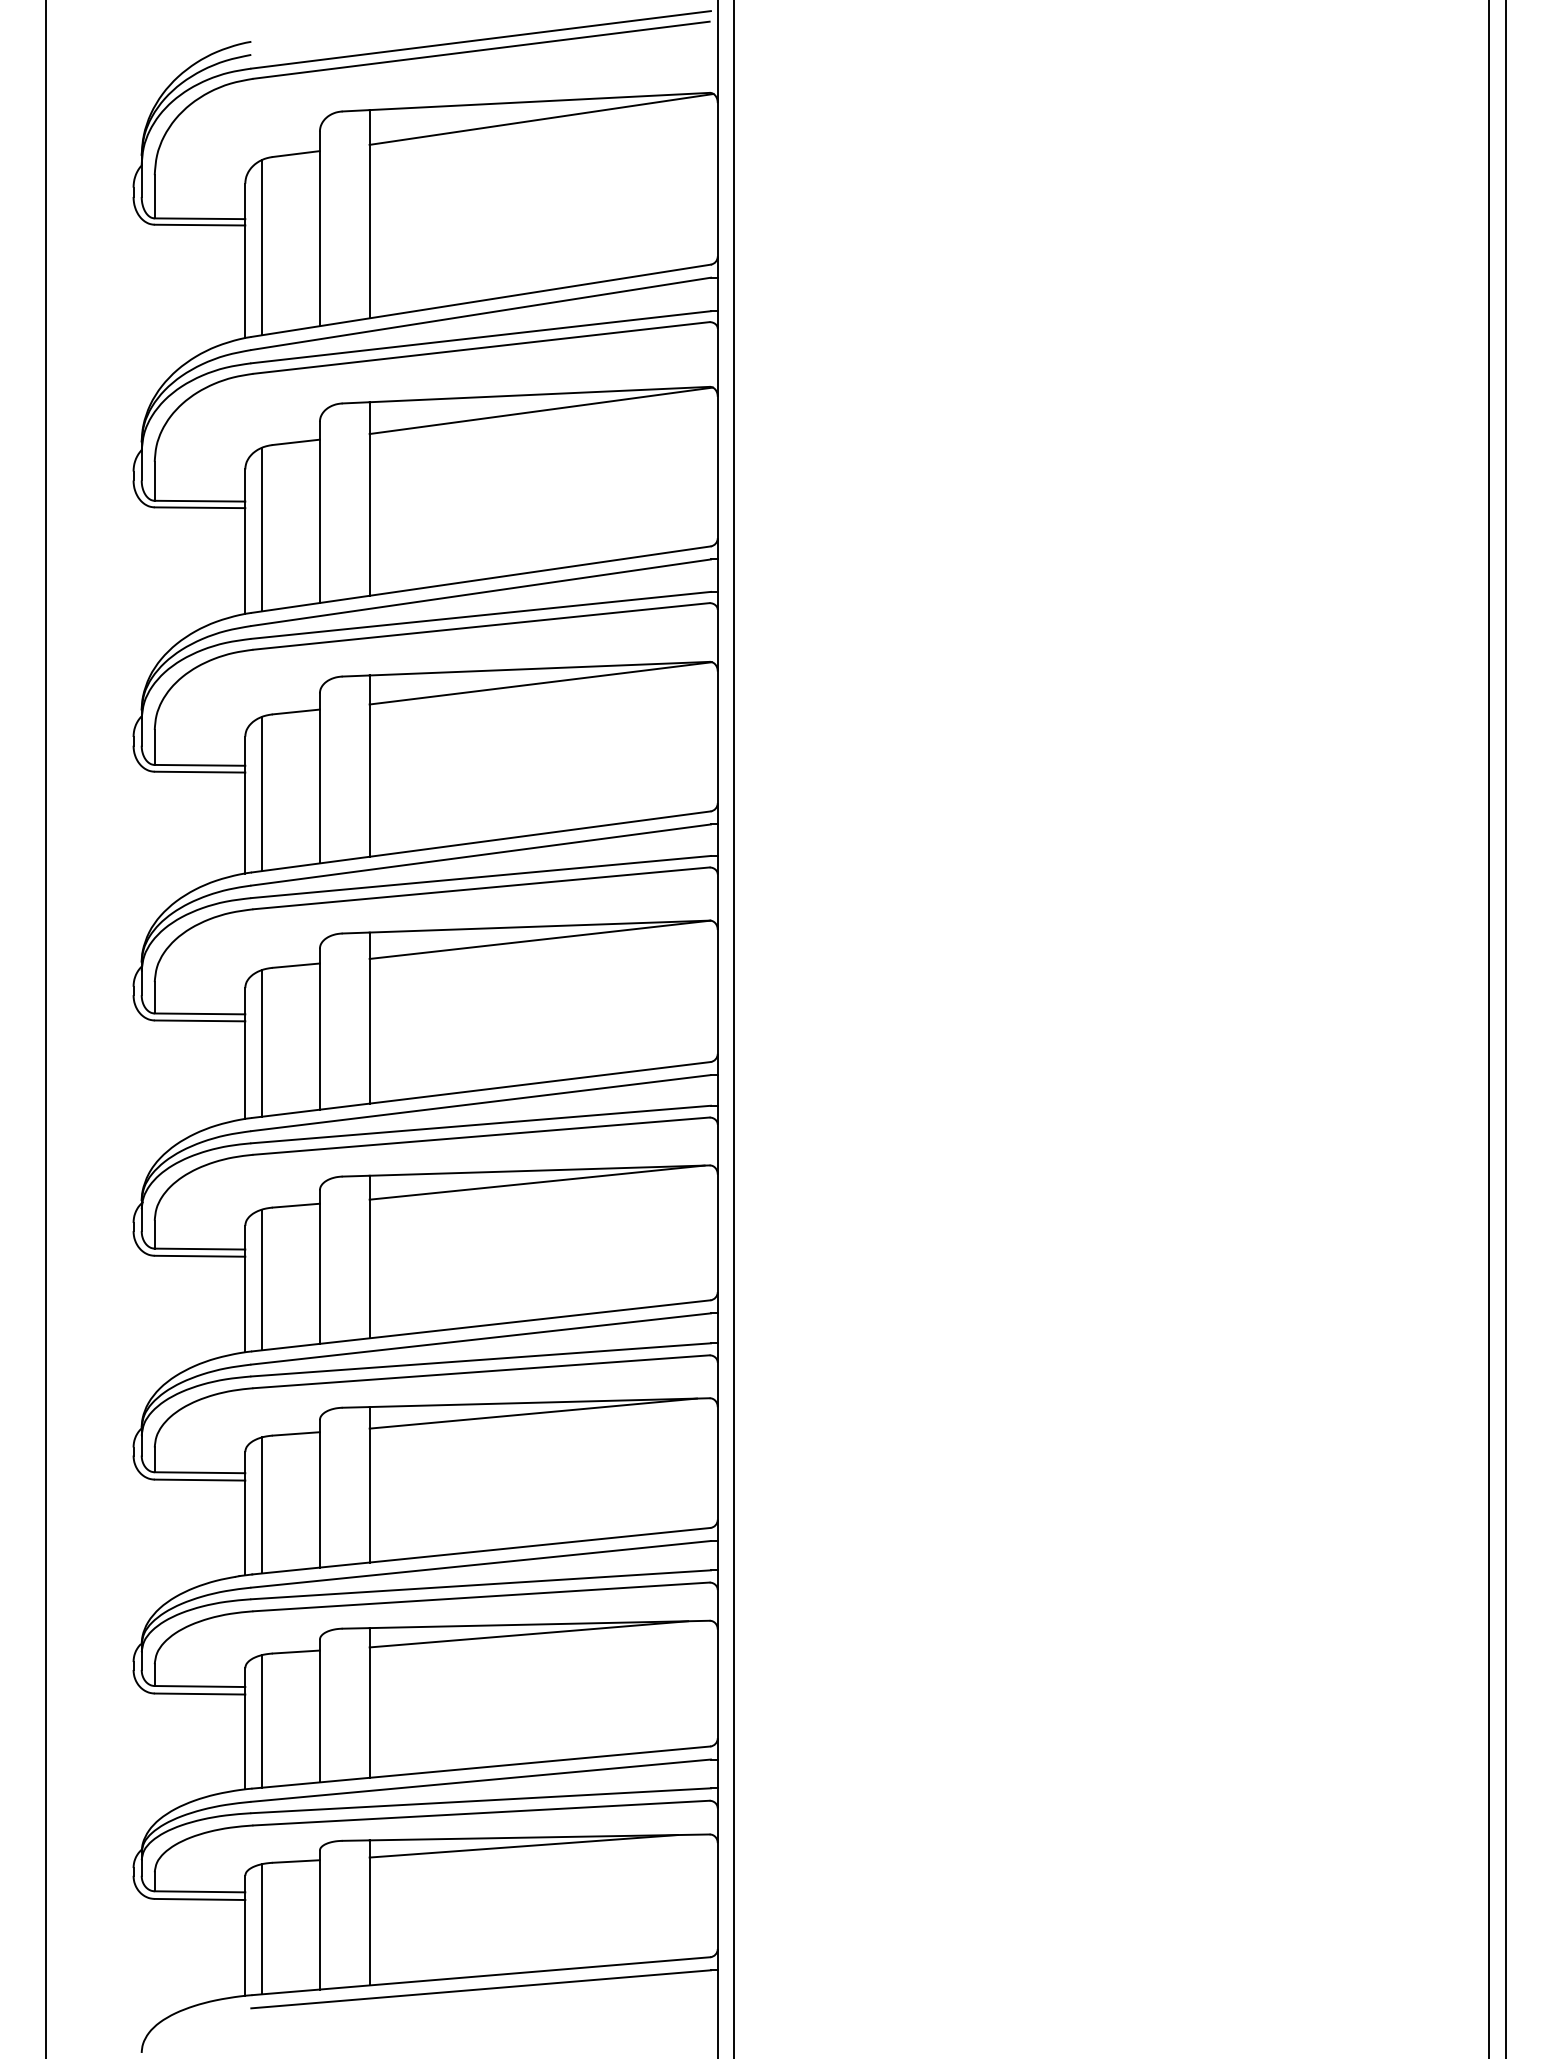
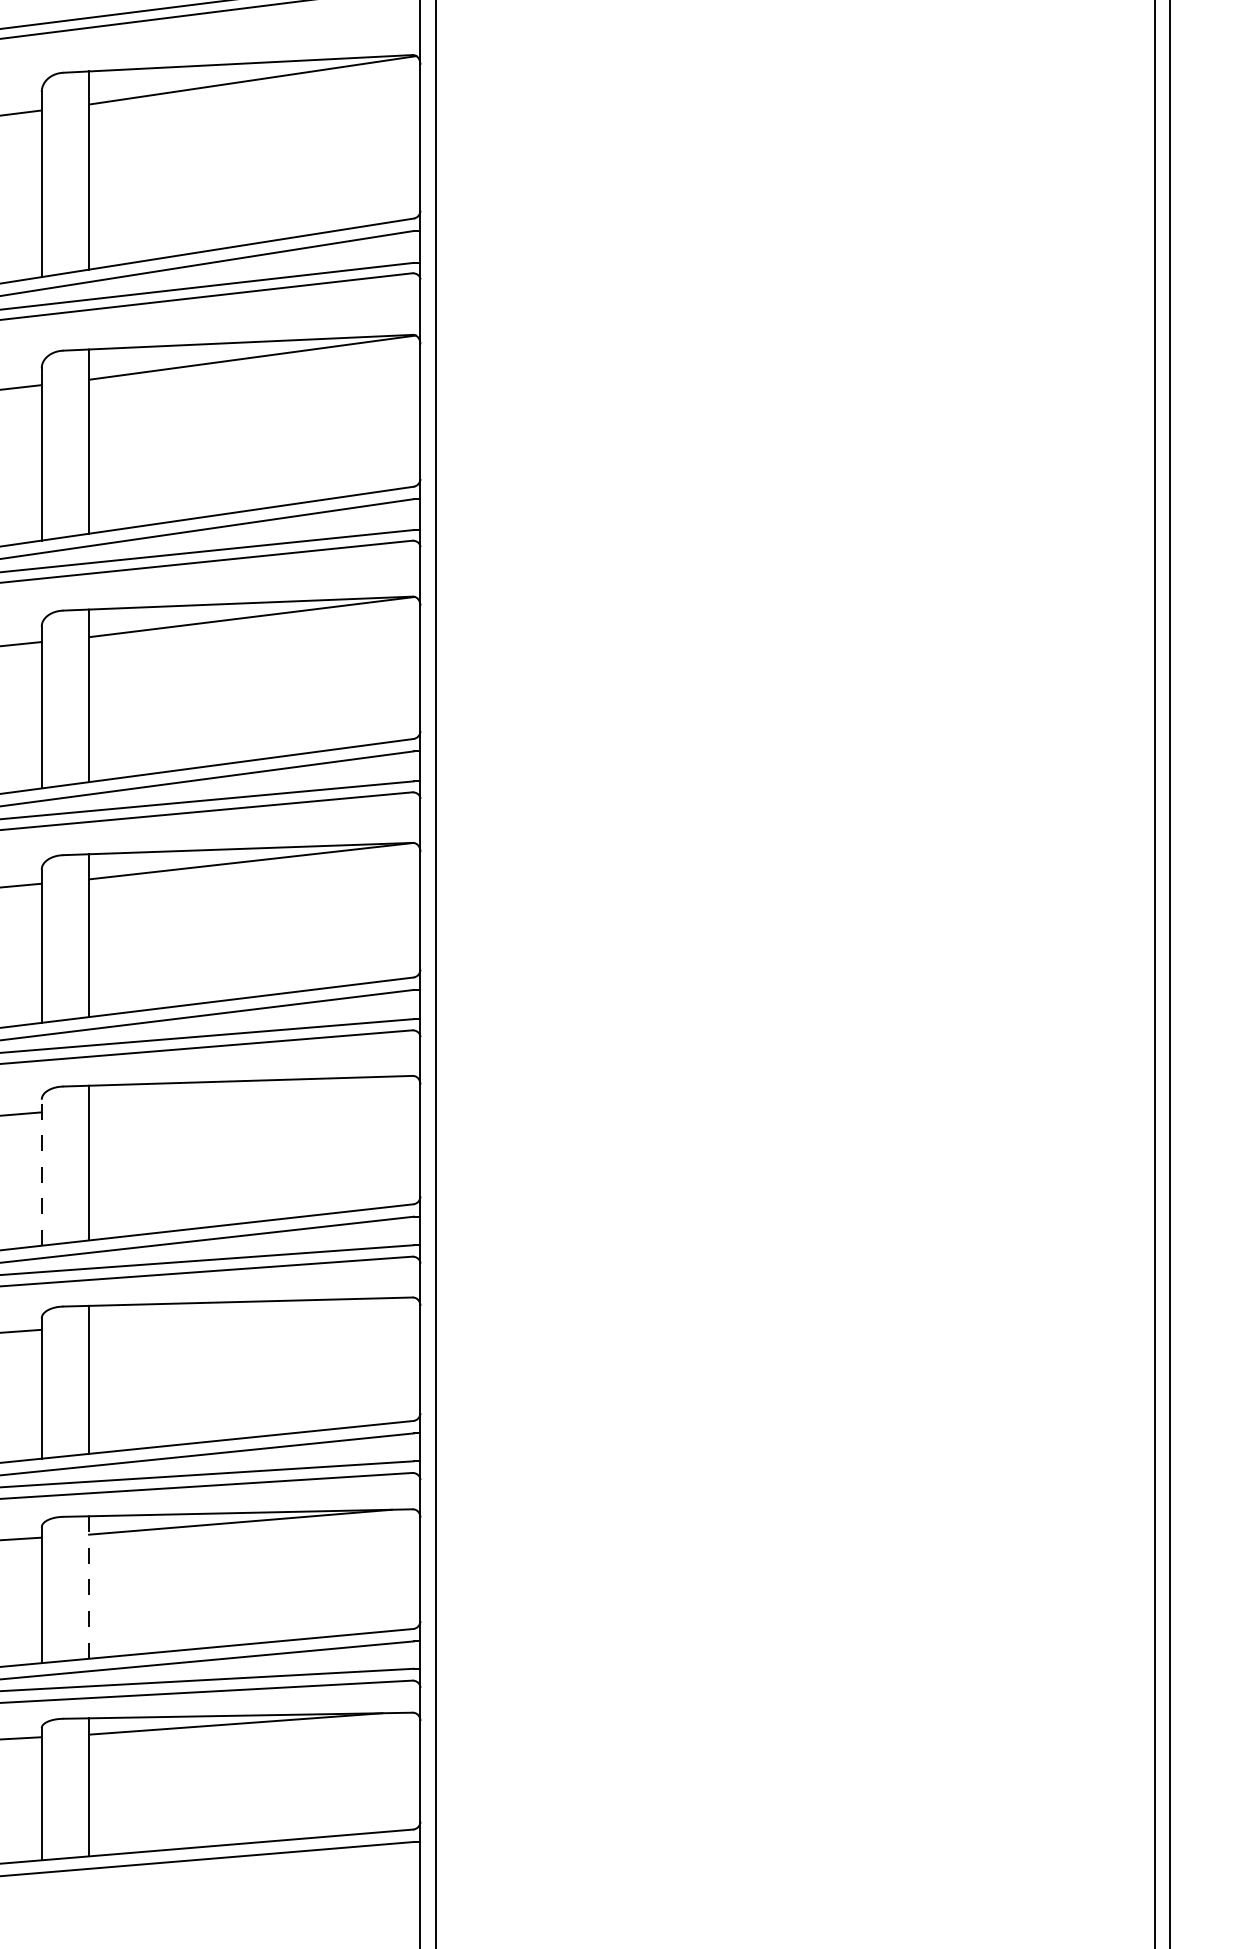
line: (536, 1182) -> (247, 1092), removed
line: (319, 1267) -> (41, 1173), solid -> dashed
line: (532, 1413) -> (244, 1312), removed
line: (369, 1702) -> (88, 1587), solid -> dashed

